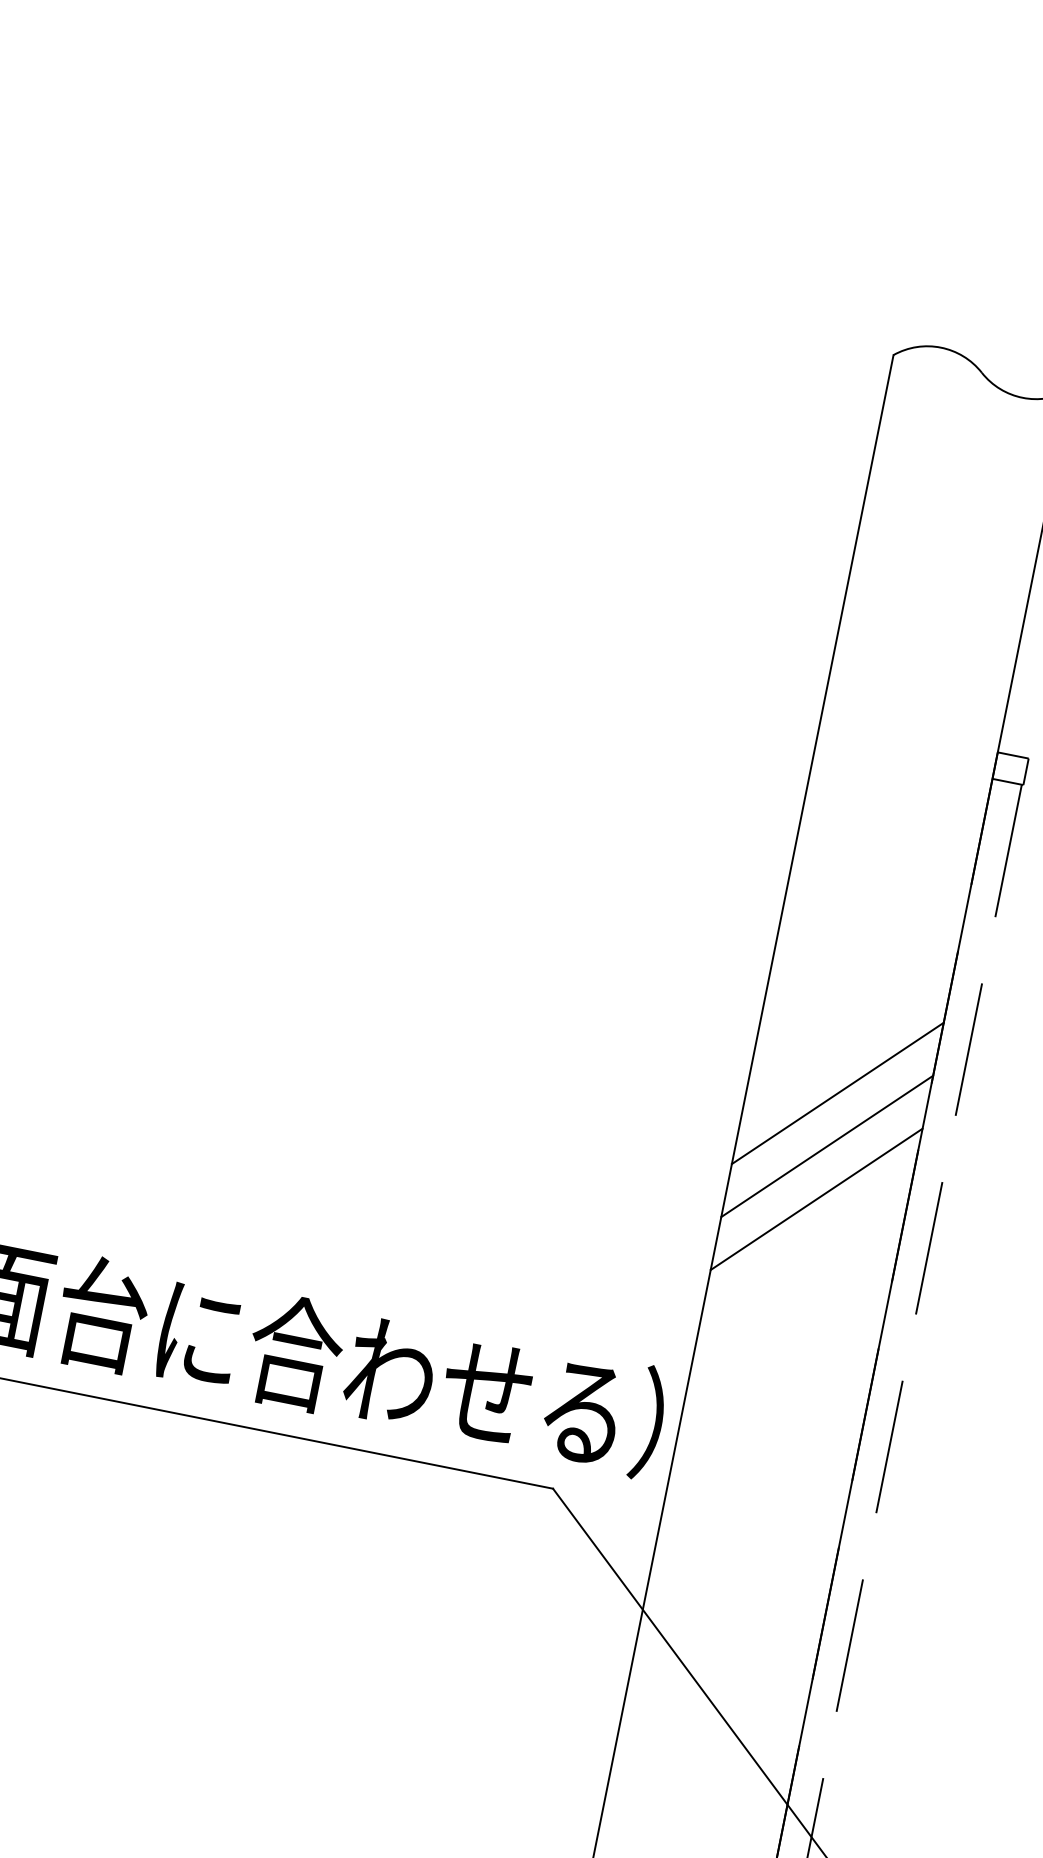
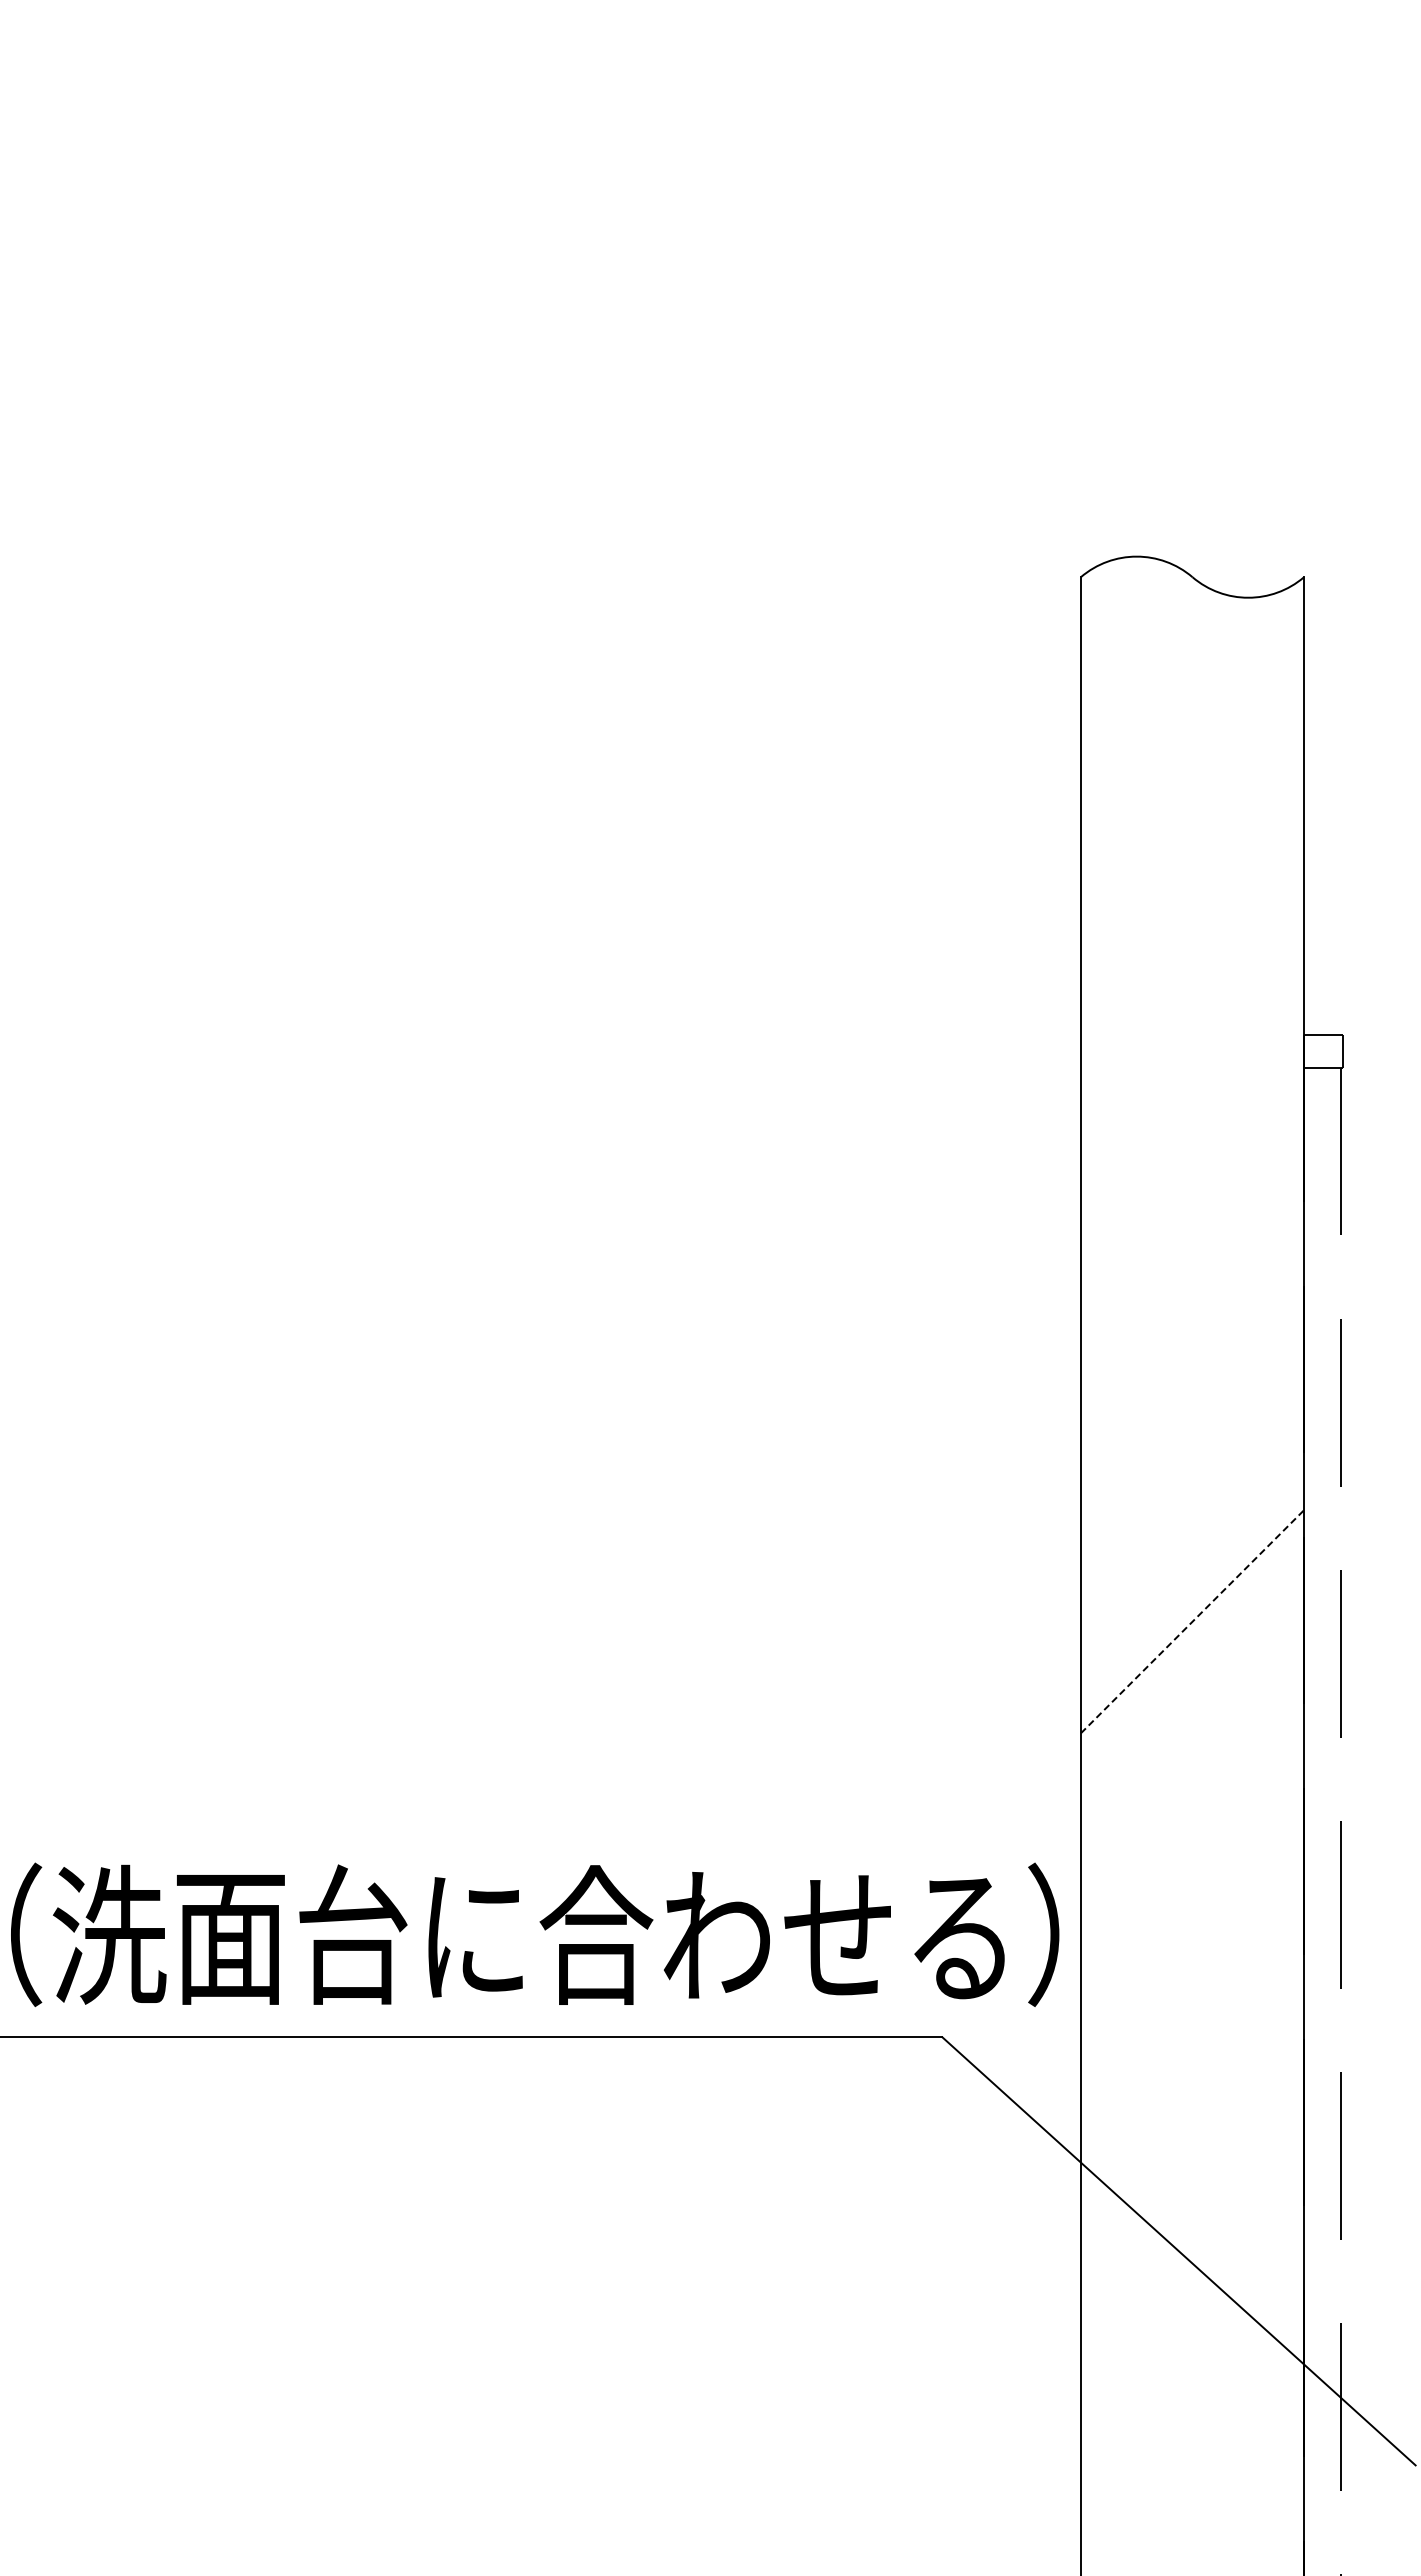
line: (837, 1093) -> (1192, 1487), removed
line: (827, 1146) -> (1192, 1554), removed
line: (816, 1199) -> (1192, 1621), solid -> dashed

